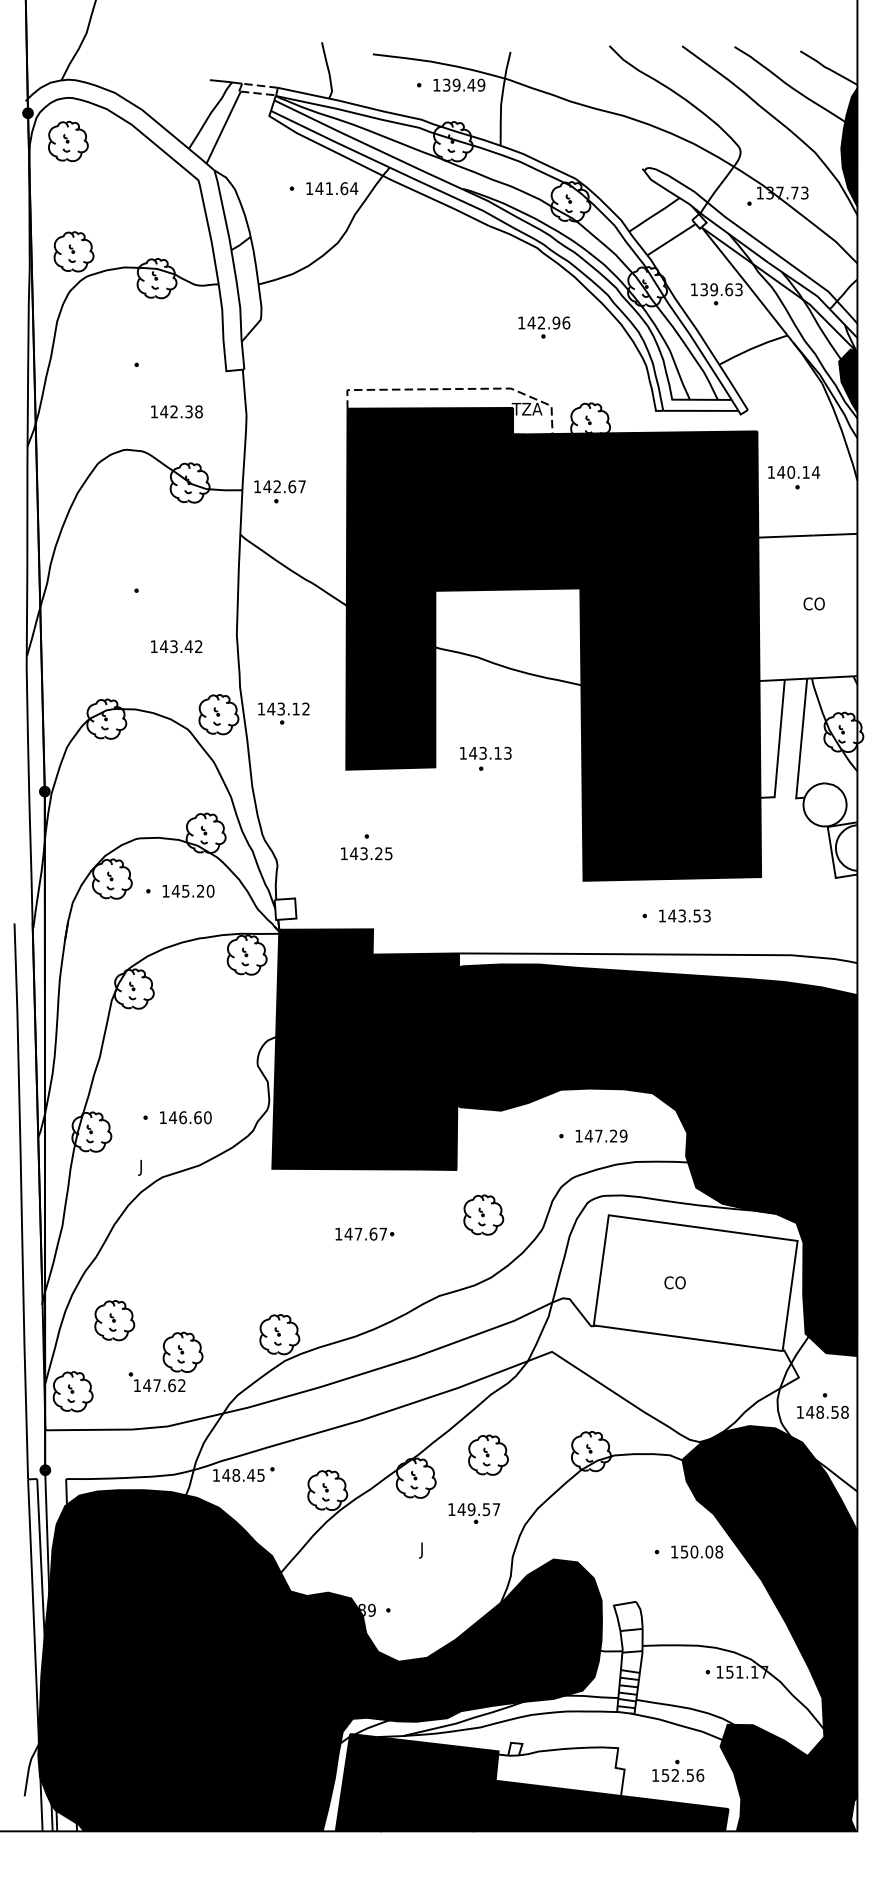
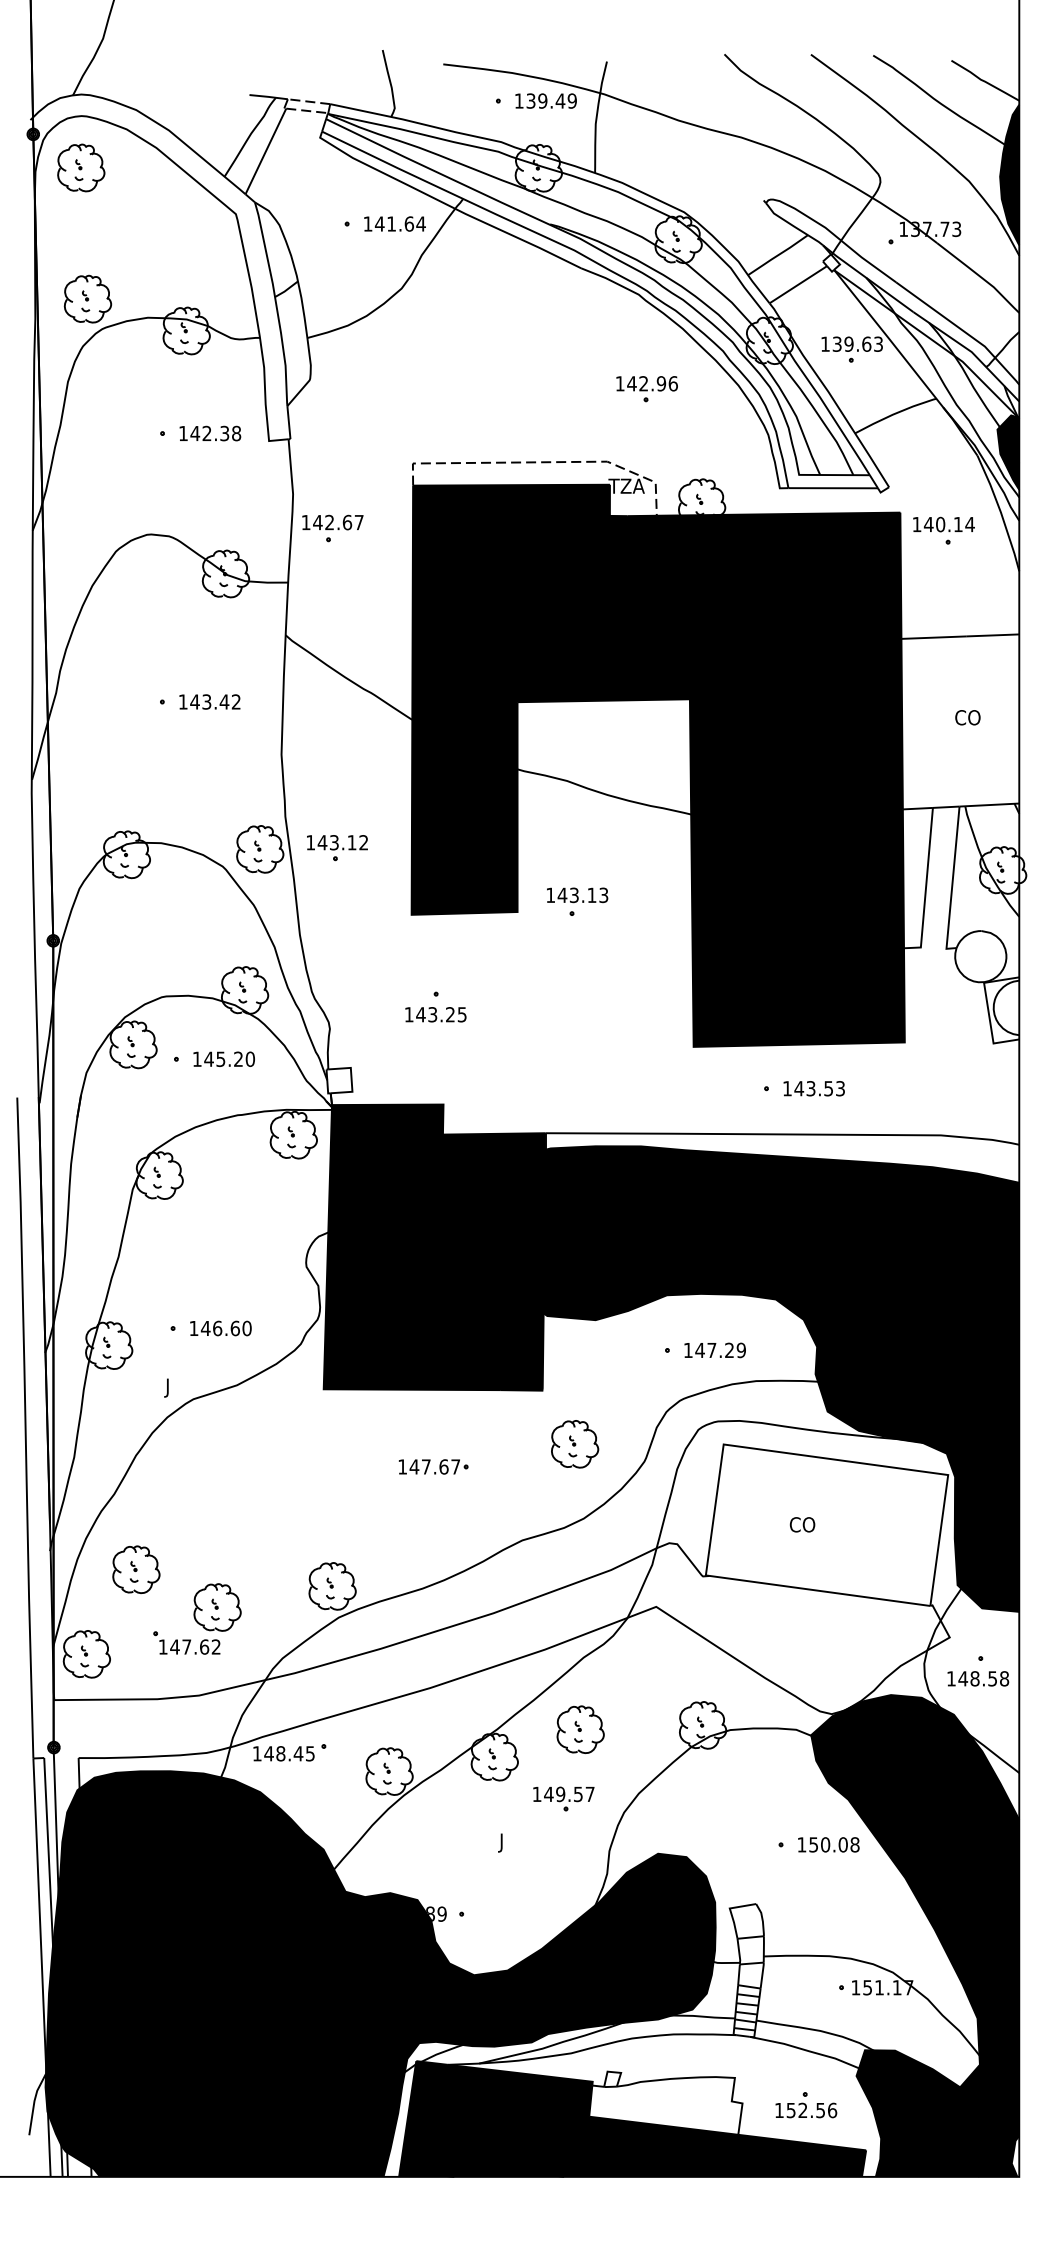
text: (176, 411) -> (209, 433), moved
part: (794, 477) -> (944, 530), moved
part: (279, 491) -> (332, 528), moved
text: (176, 646) -> (209, 701), moved

